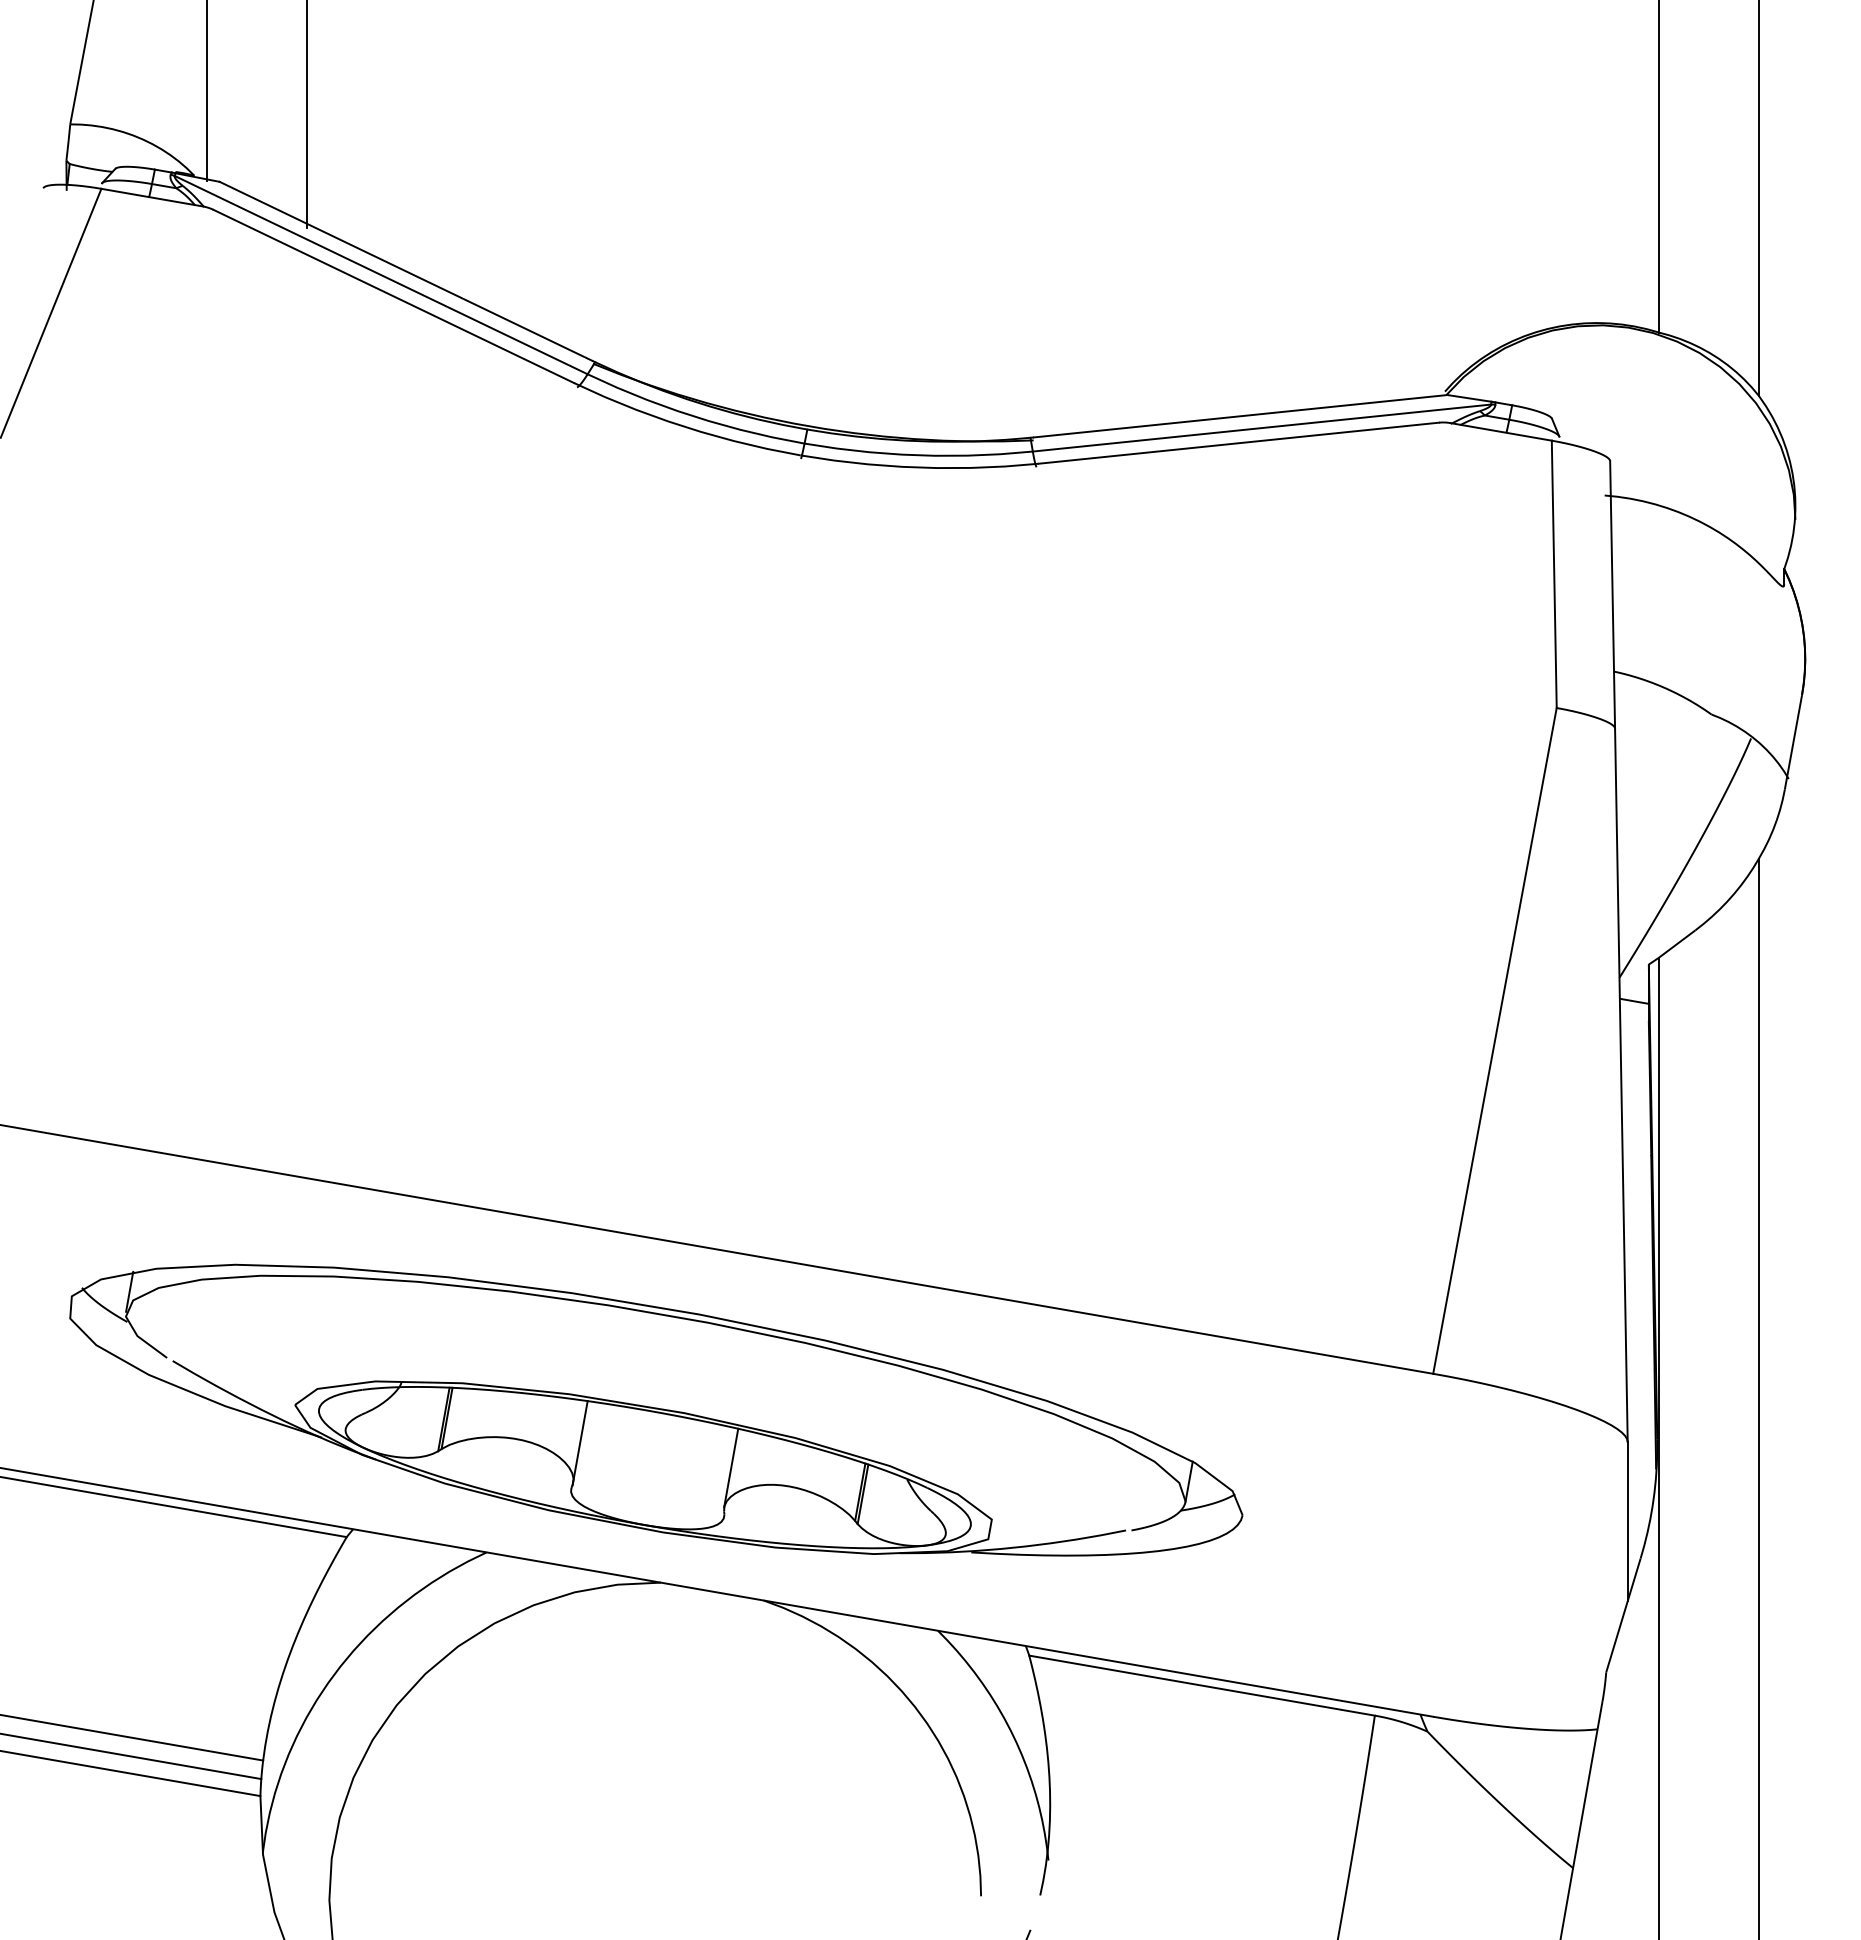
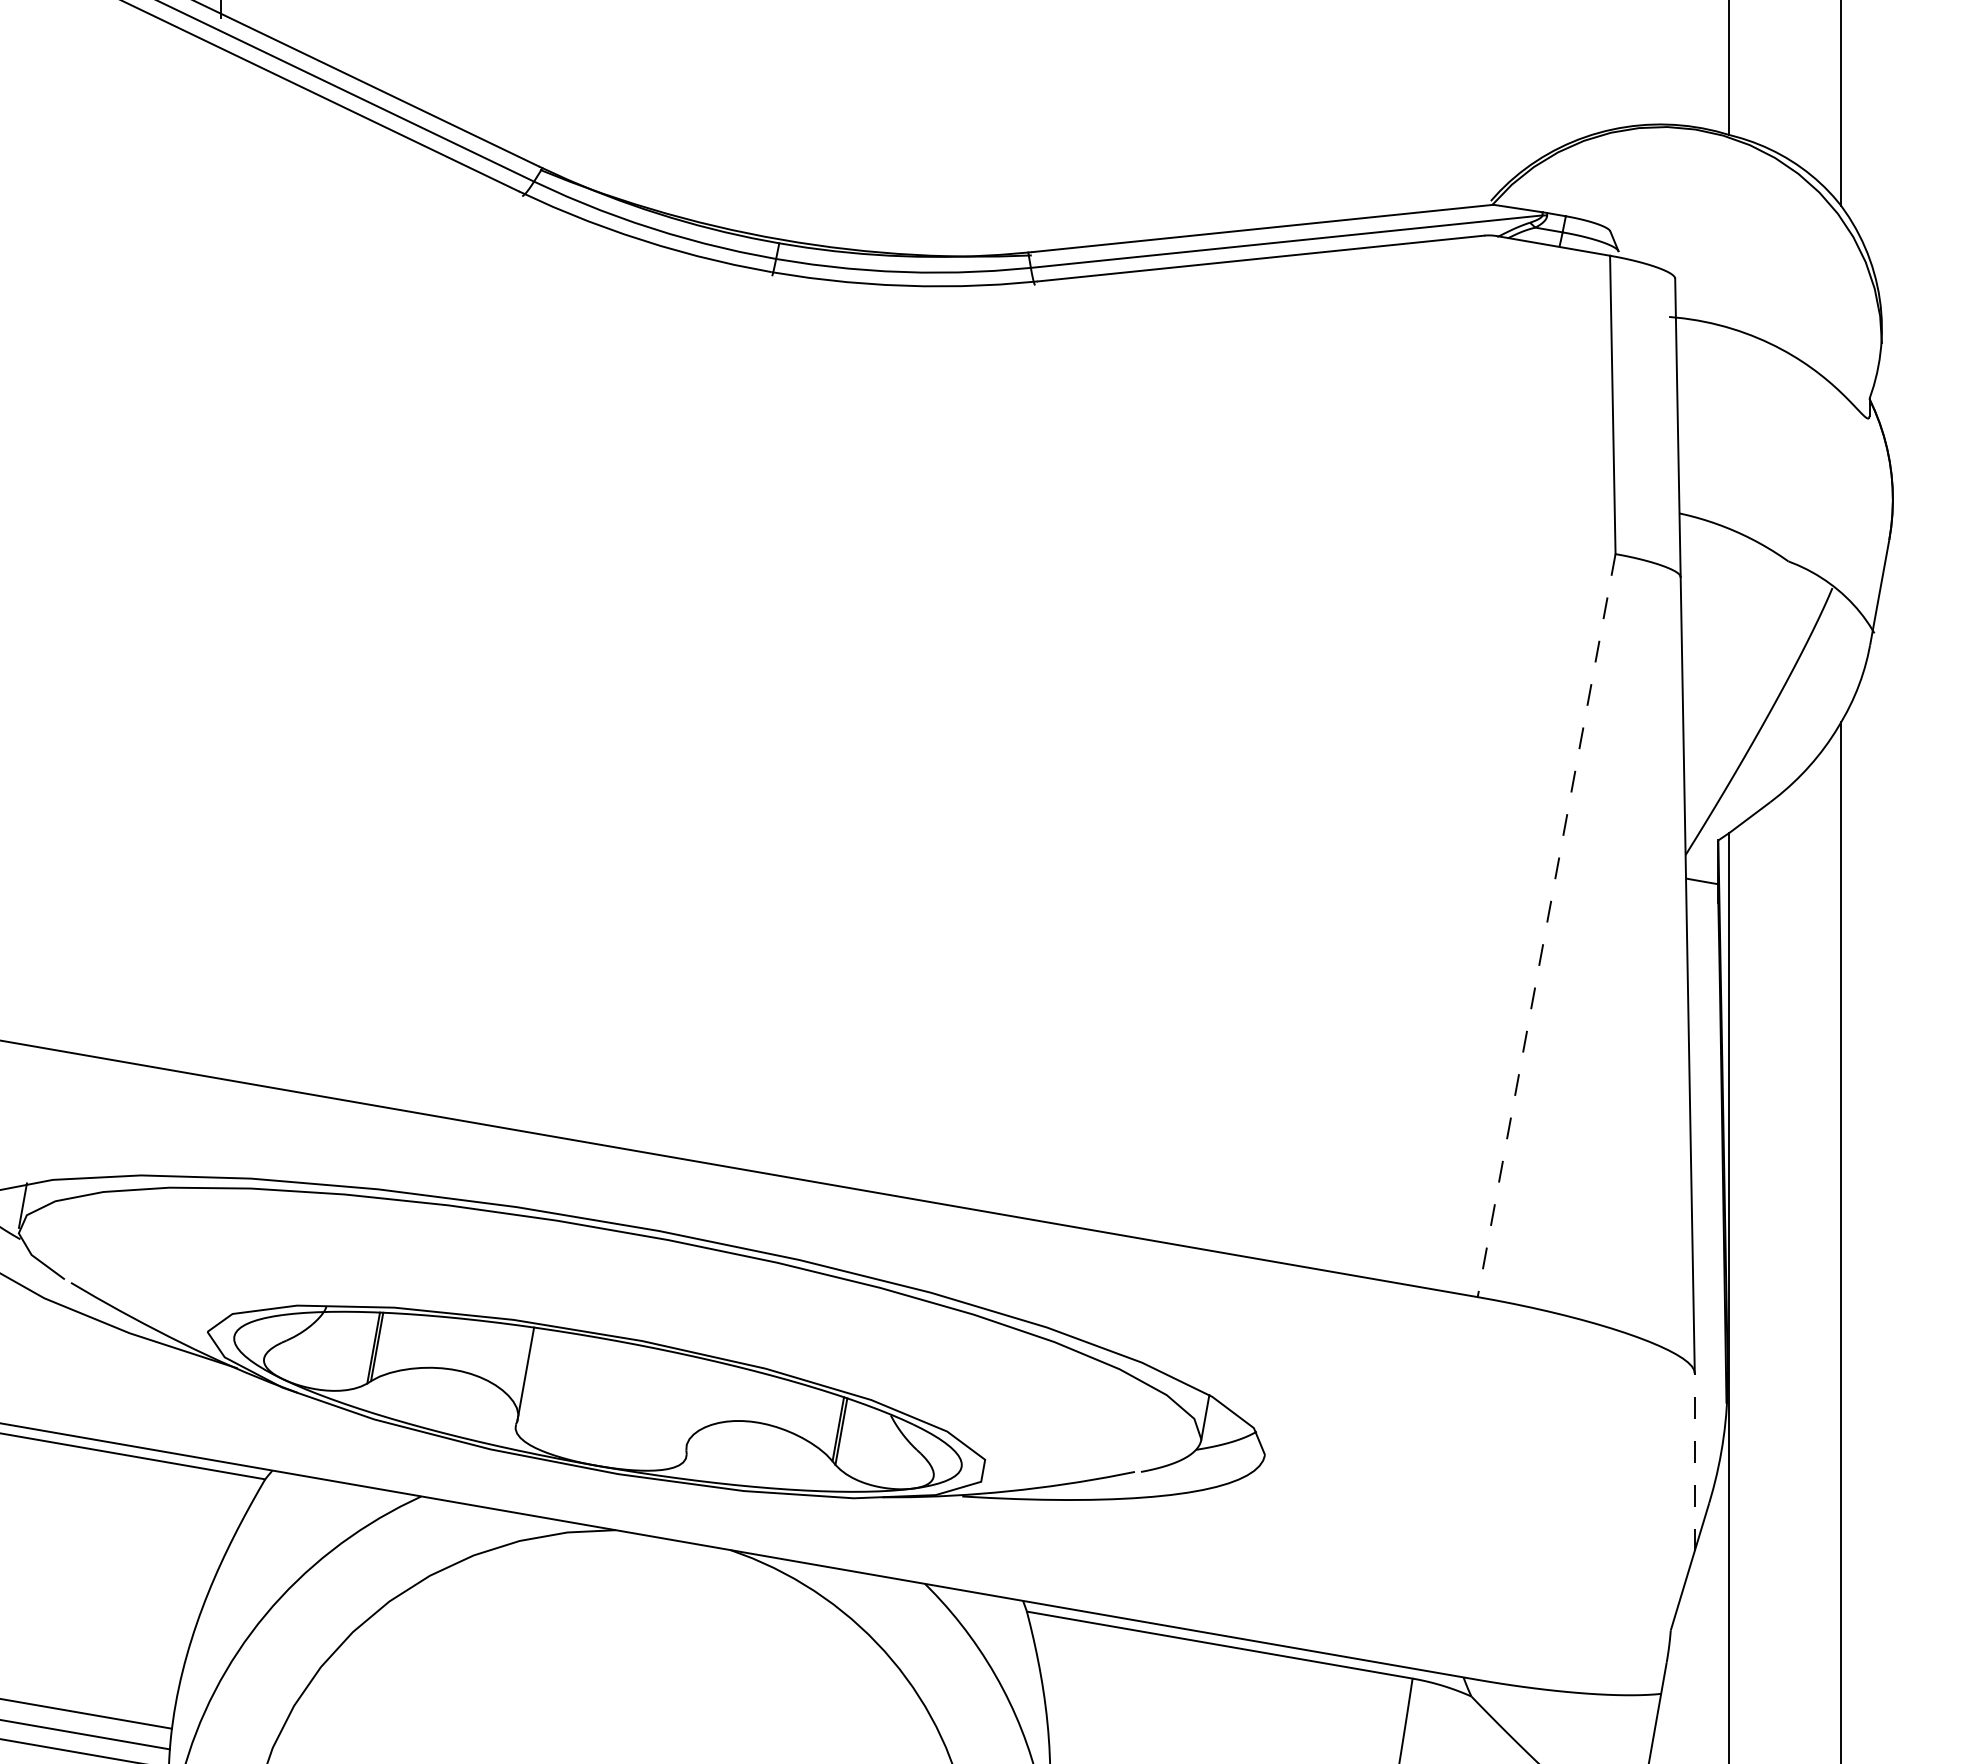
line: (1494, 1040) -> (1546, 925), solid -> dashed
line: (731, 1467) -> (694, 1401), removed
line: (1627, 1521) -> (1694, 1461), solid -> dashed

